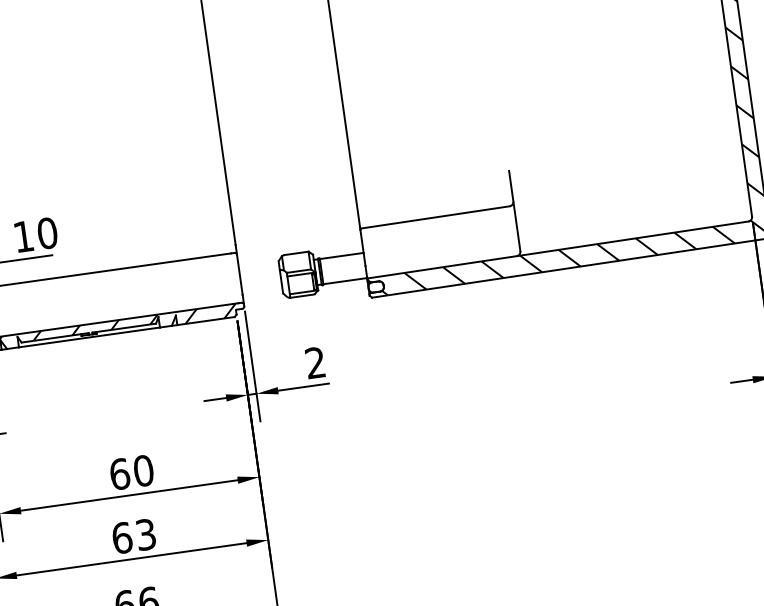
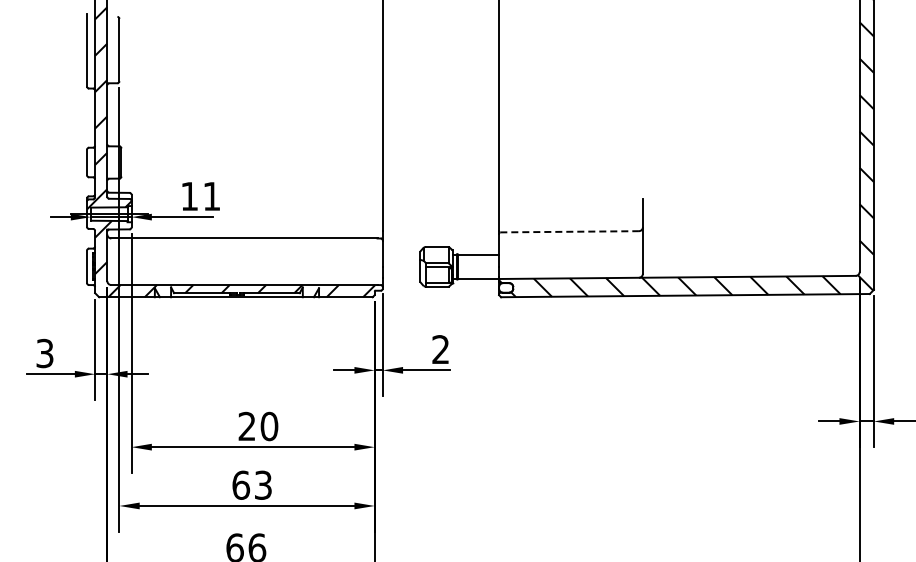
line: (436, 216) -> (570, 231), solid -> dashed
text: (47, 233) -> (211, 196), 10 -> 11
text: (120, 474) -> (247, 426), 60 -> 20

